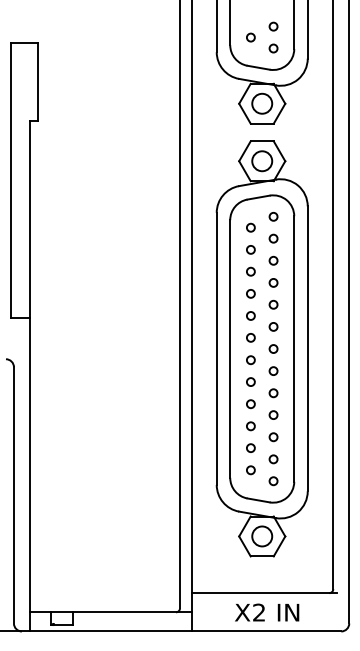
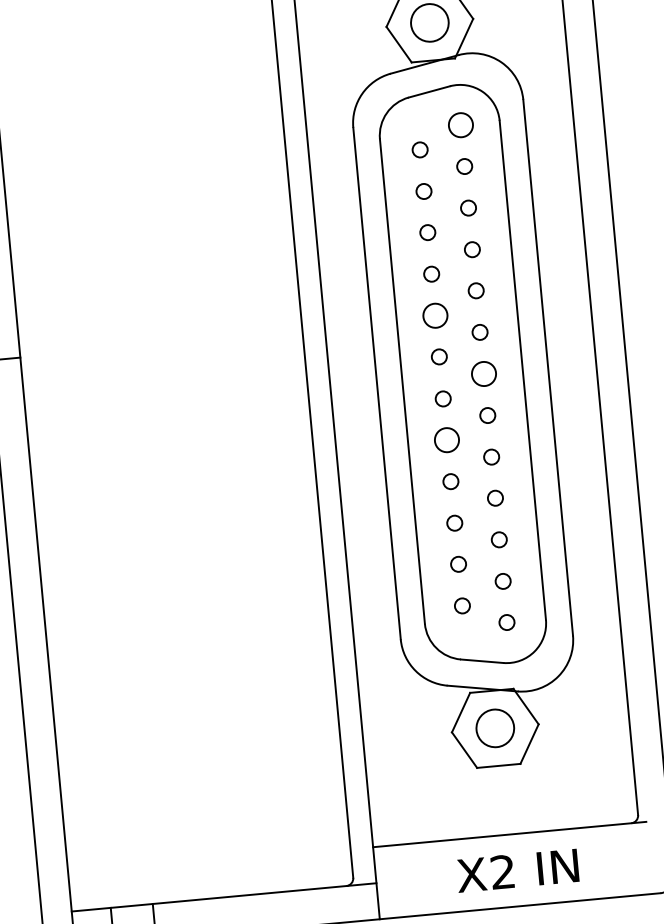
circle: (273, 216) -> (460, 124), size x1.6
circle: (250, 315) -> (434, 314), size x1.6
circle: (273, 348) -> (483, 372), size x1.6
circle: (250, 381) -> (446, 439), size x1.6

